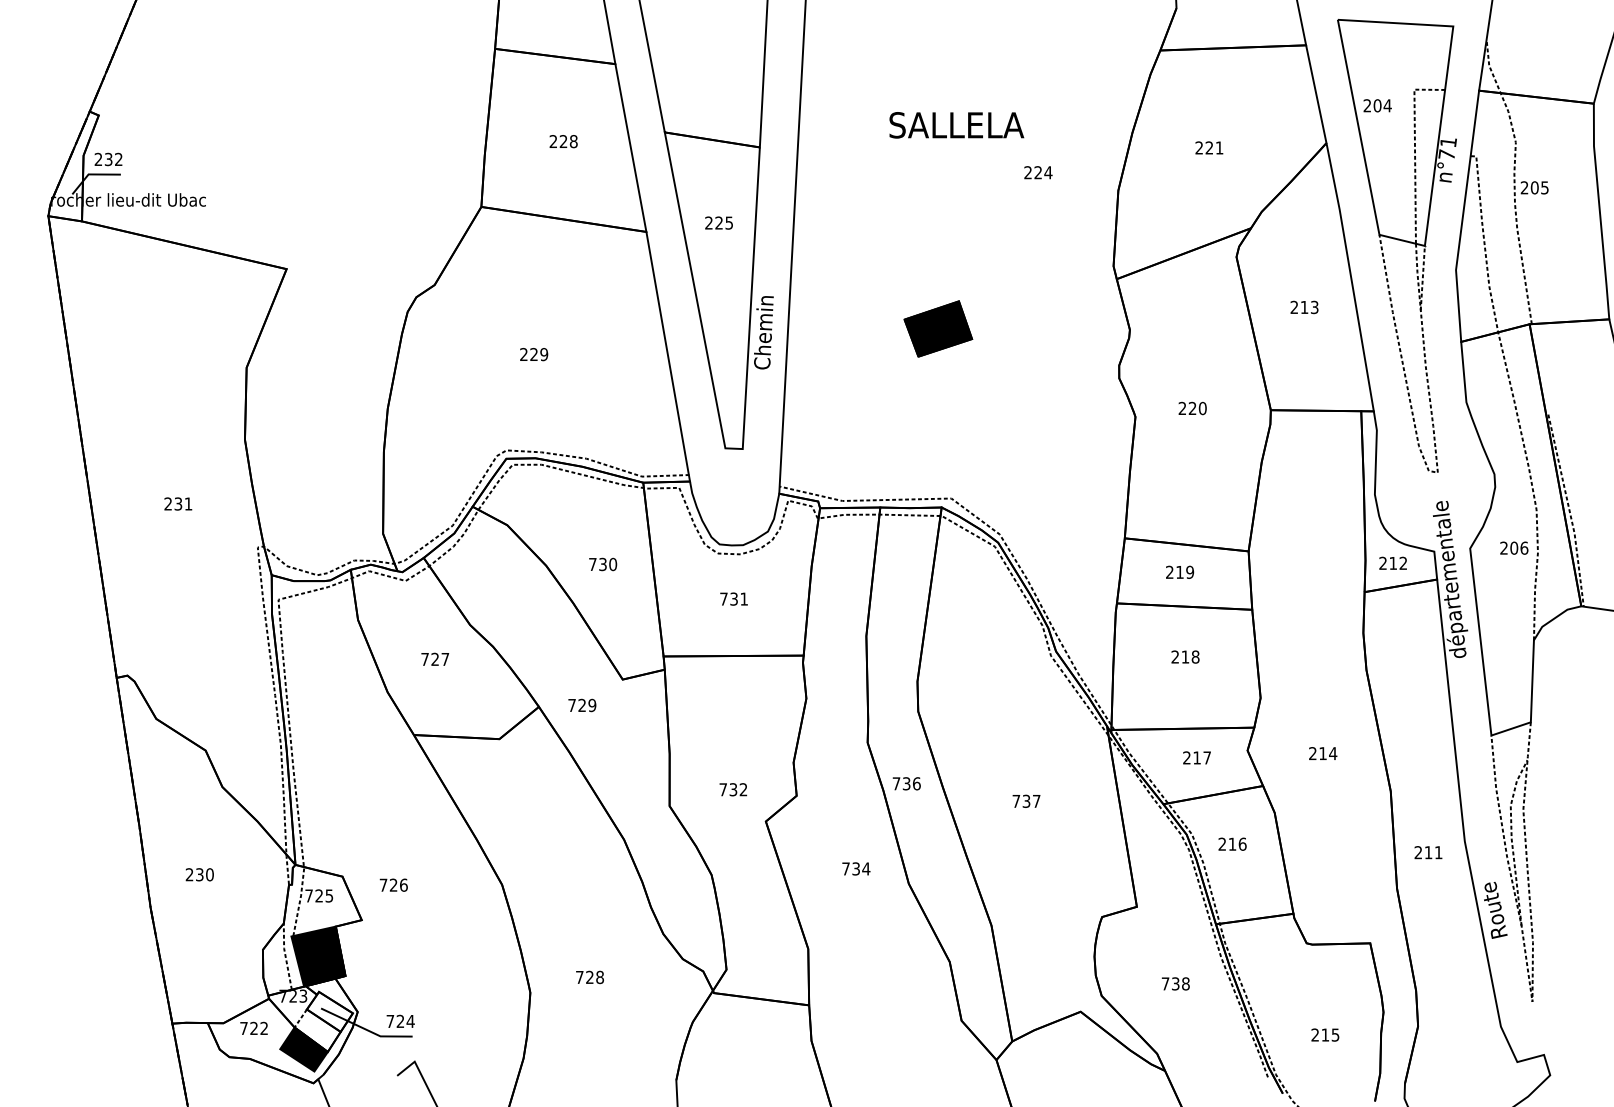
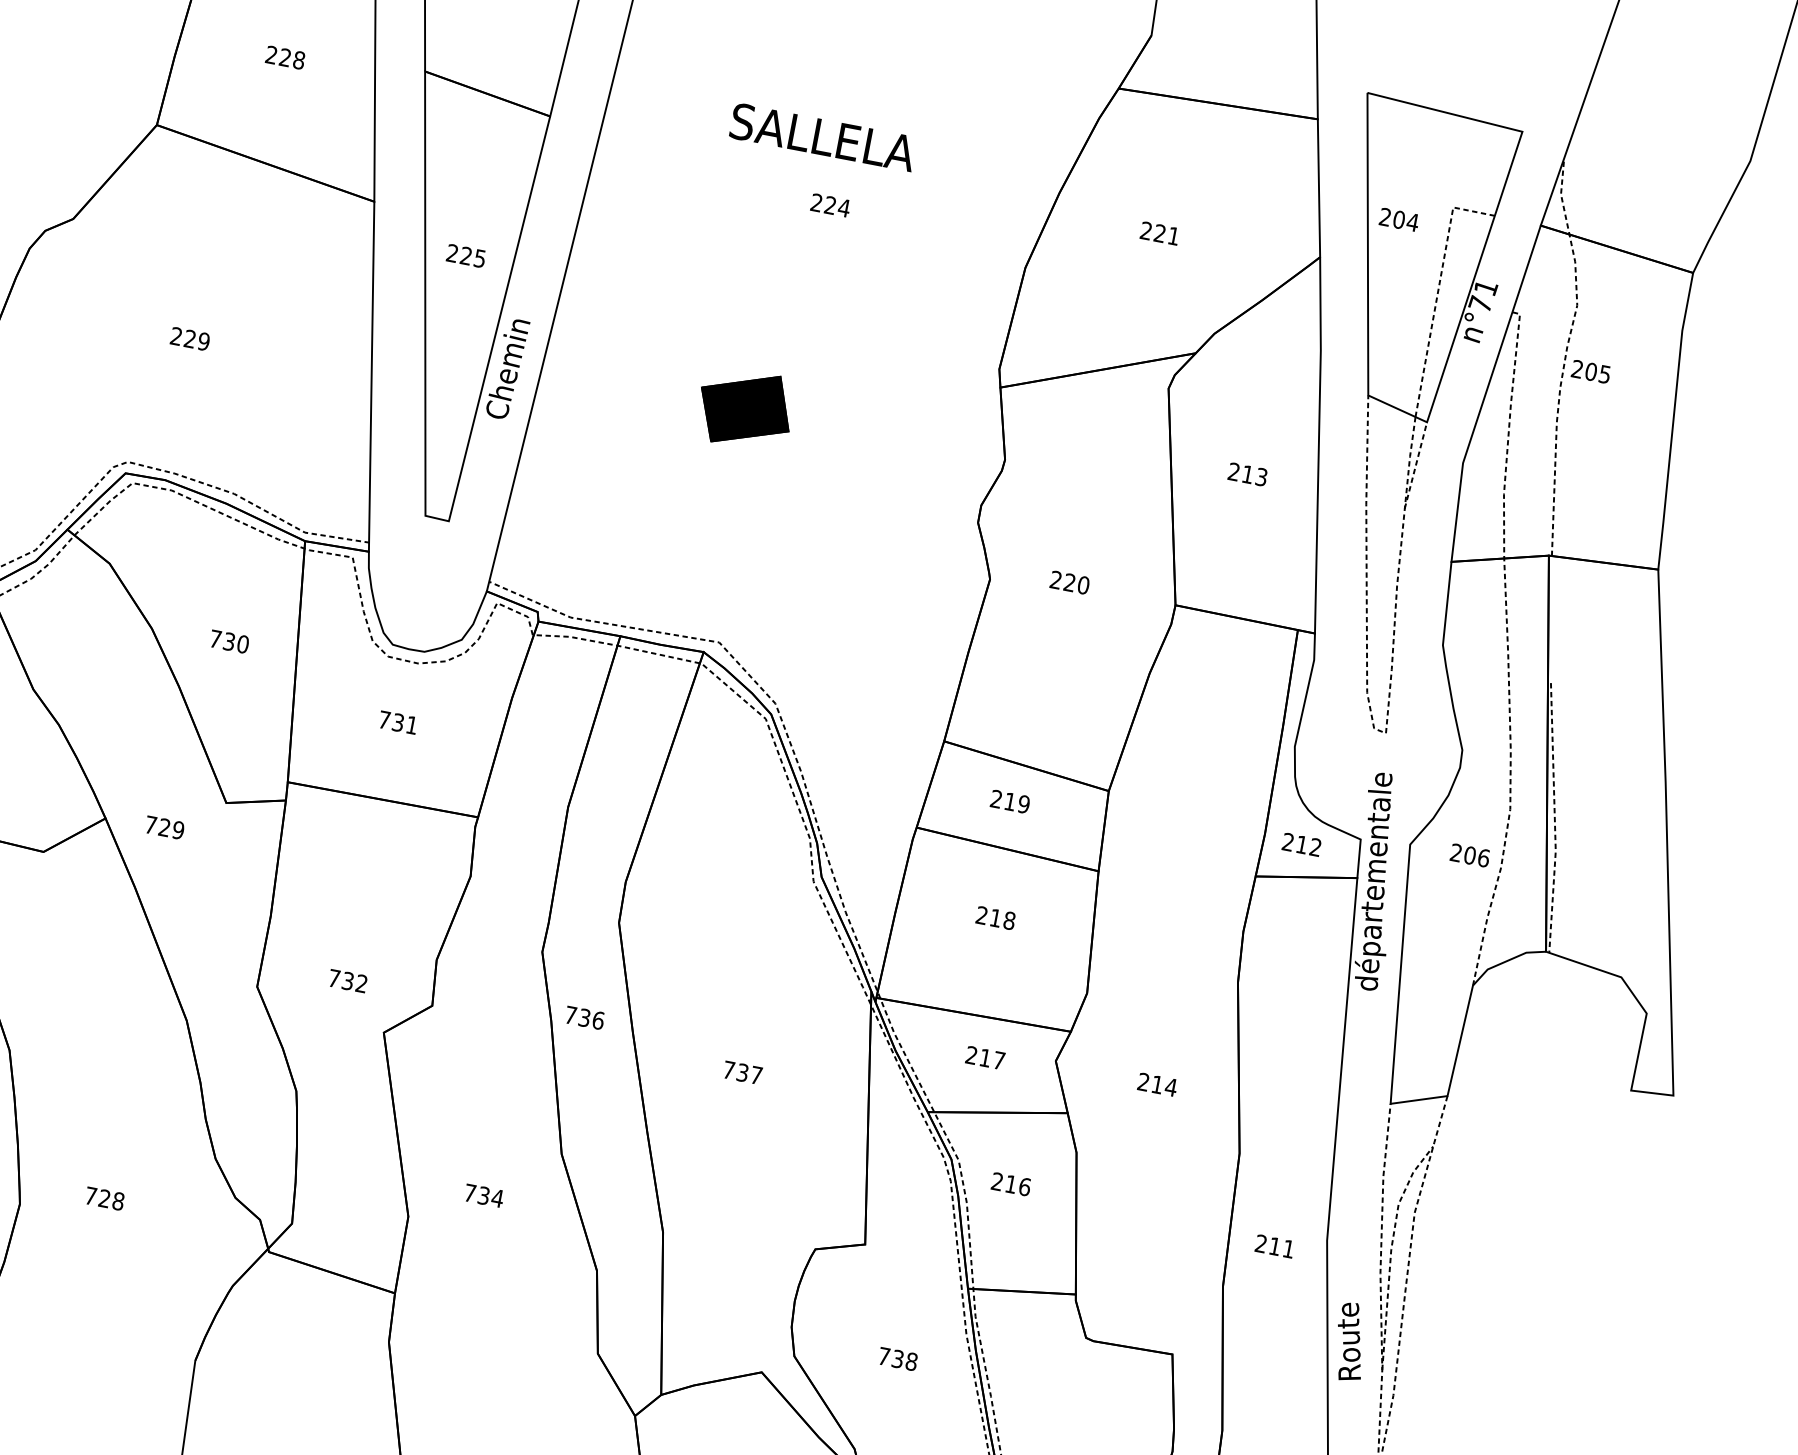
text: (1038, 172) -> (830, 205), moved
text: (718, 222) -> (465, 255), moved
text: (856, 868) -> (484, 1195), moved

